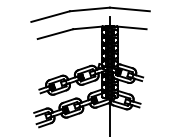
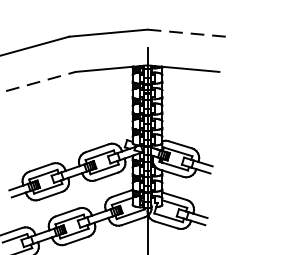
line: (129, 9) -> (185, 33), solid -> dashed
line: (55, 33) -> (40, 80), solid -> dashed

